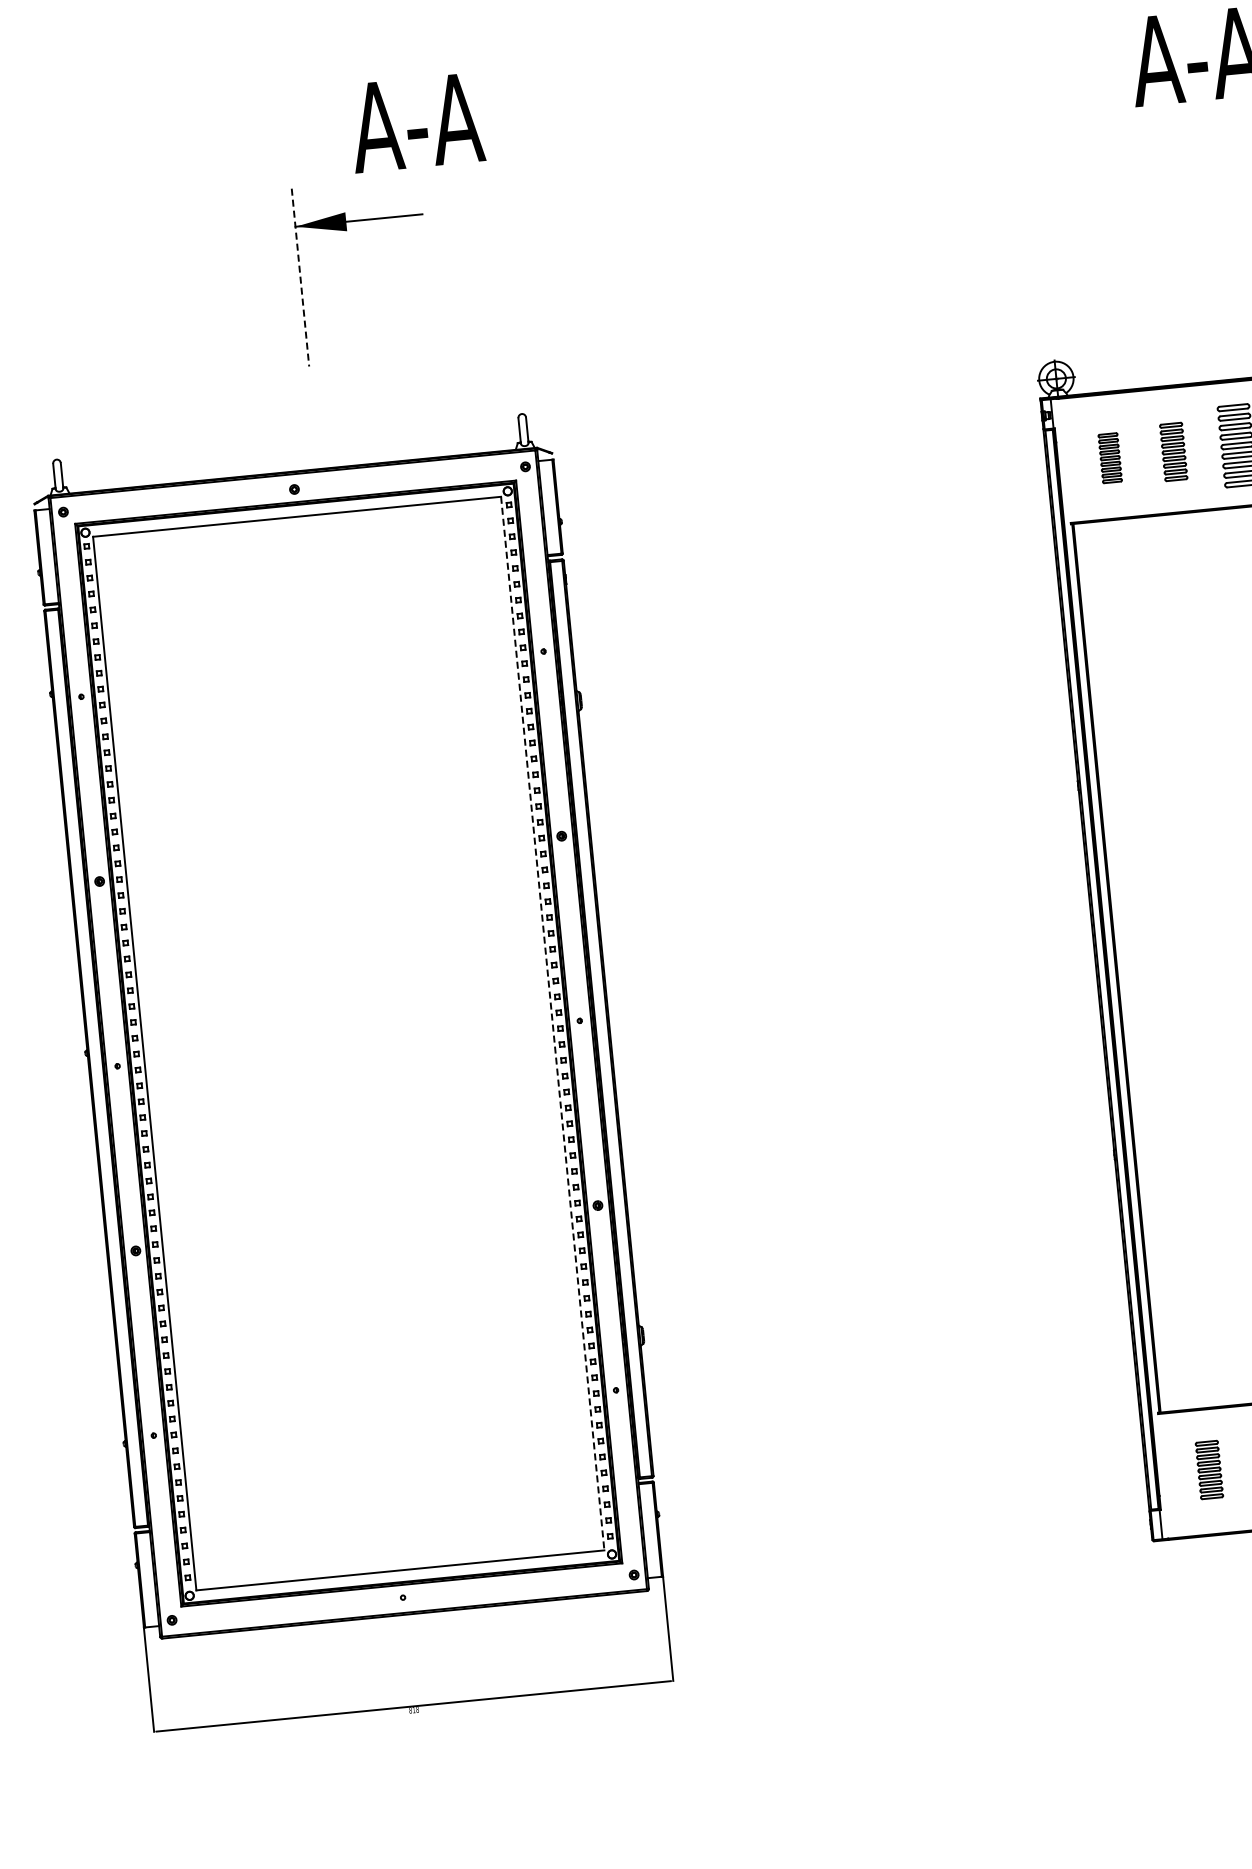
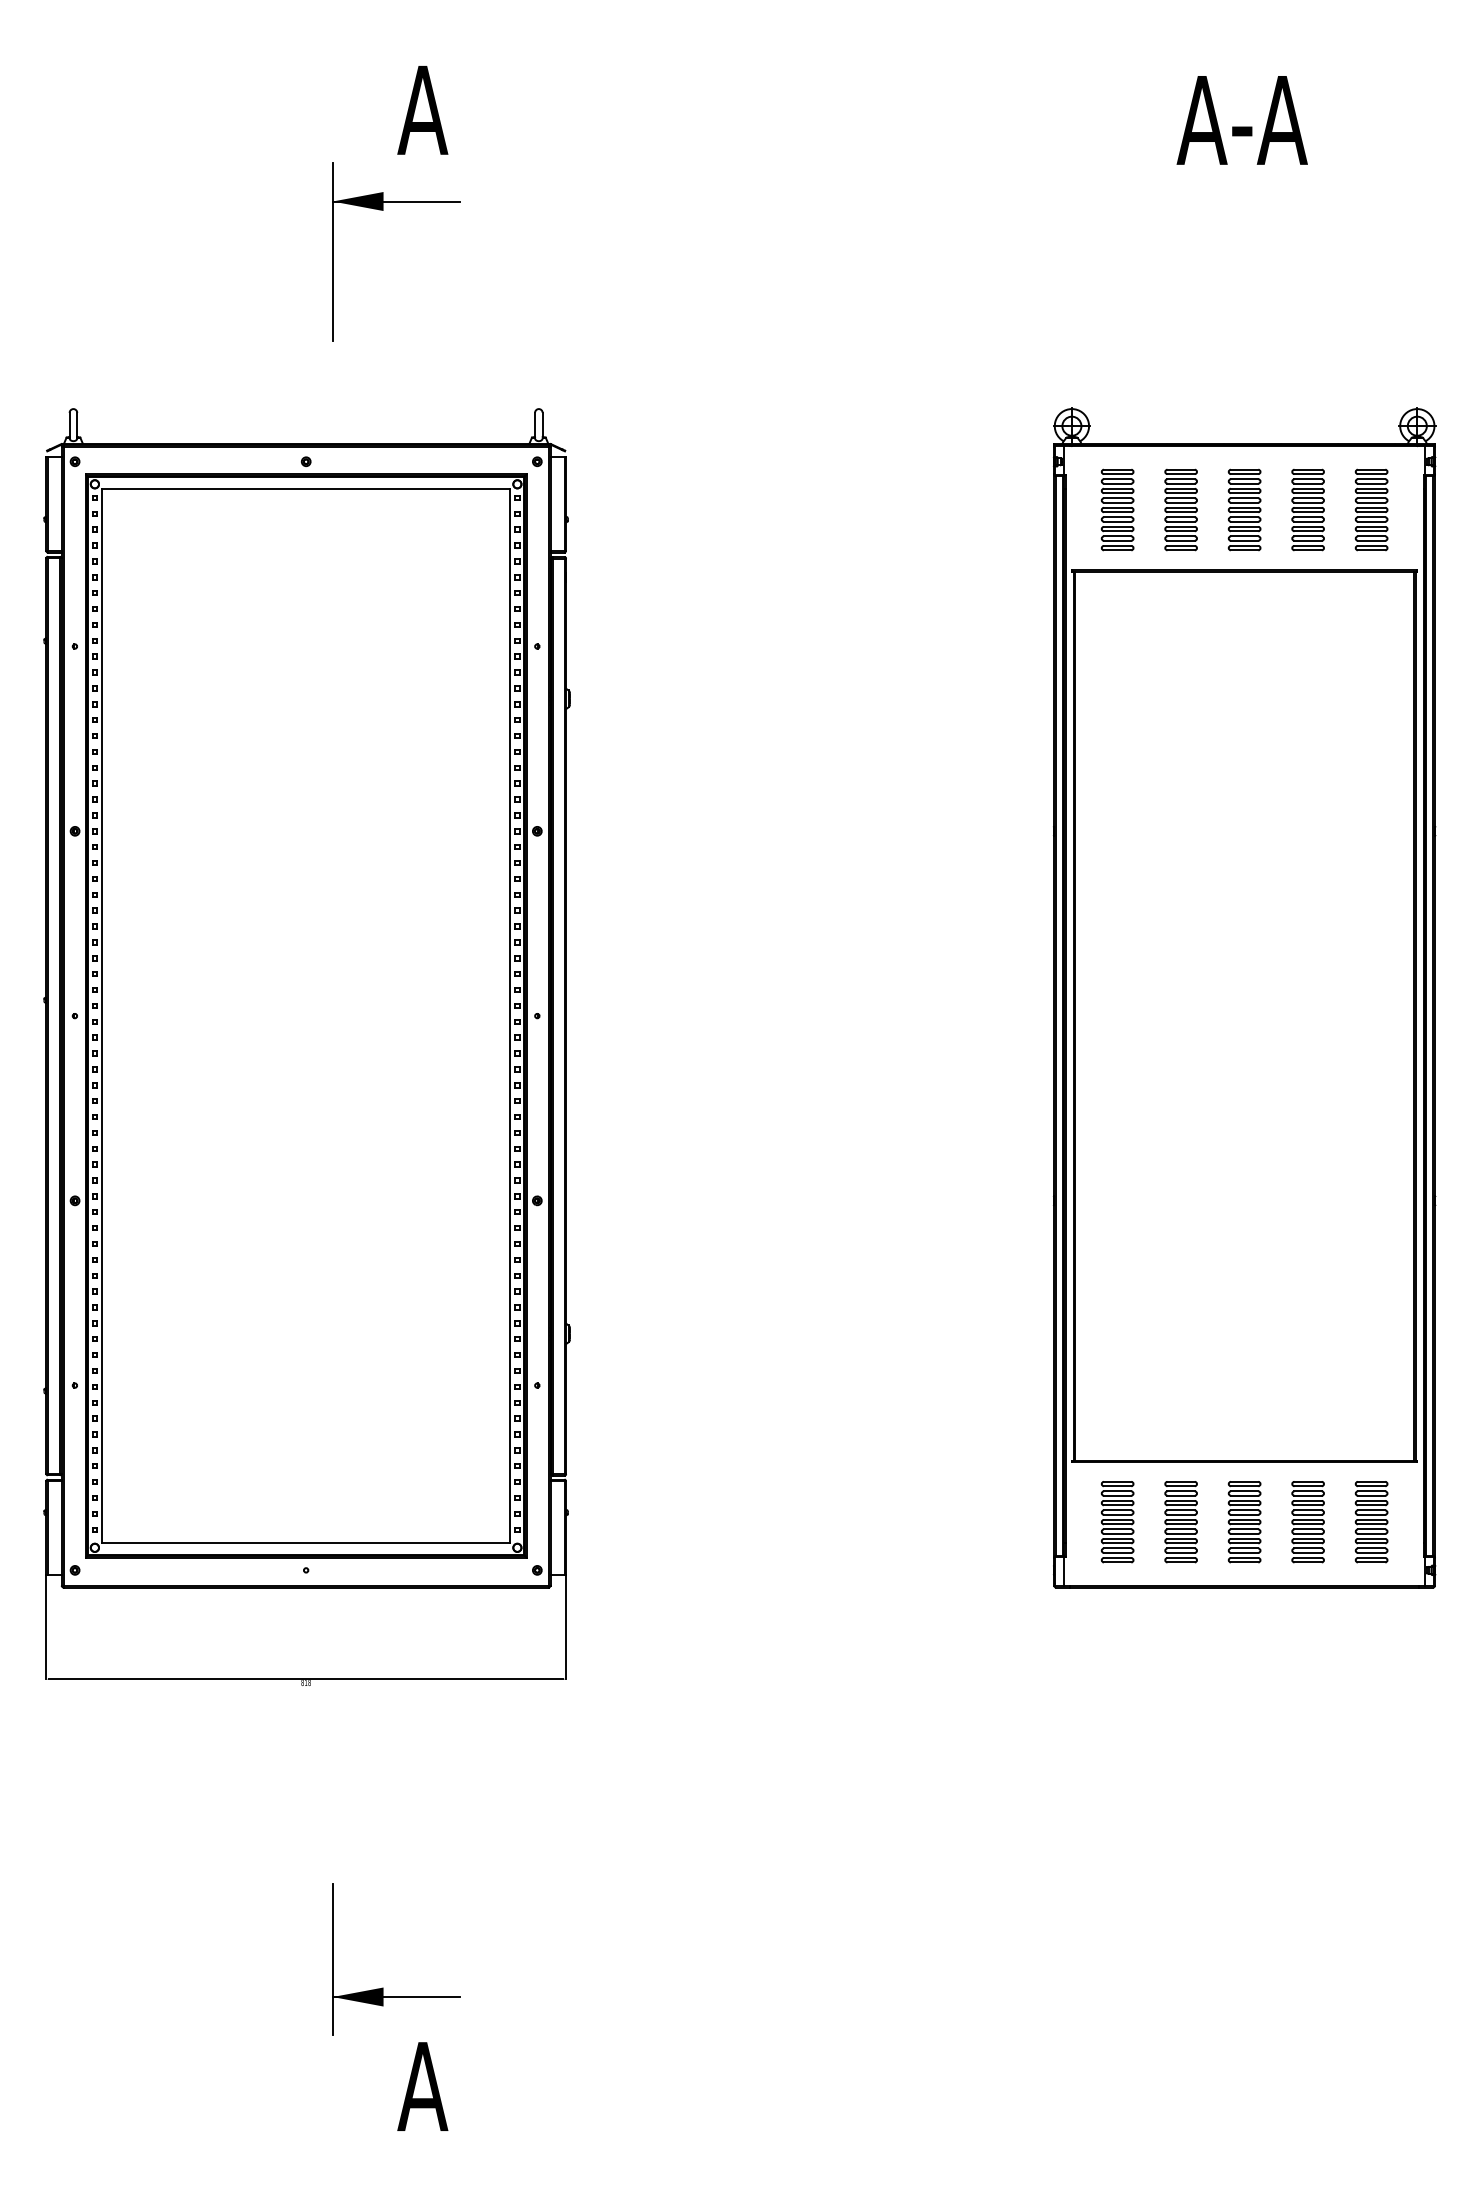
text: (444, 119) -> (490, 109), A-A -> A
line: (300, 277) -> (332, 252), dashed -> solid
part: (1173, 451) -> (1180, 509), size x1.43
part: (1110, 457) -> (1117, 509), size x1.67
line: (553, 1023) -> (510, 1016), dashed -> solid
part: (1209, 1470) -> (1117, 1522), size x1.43

